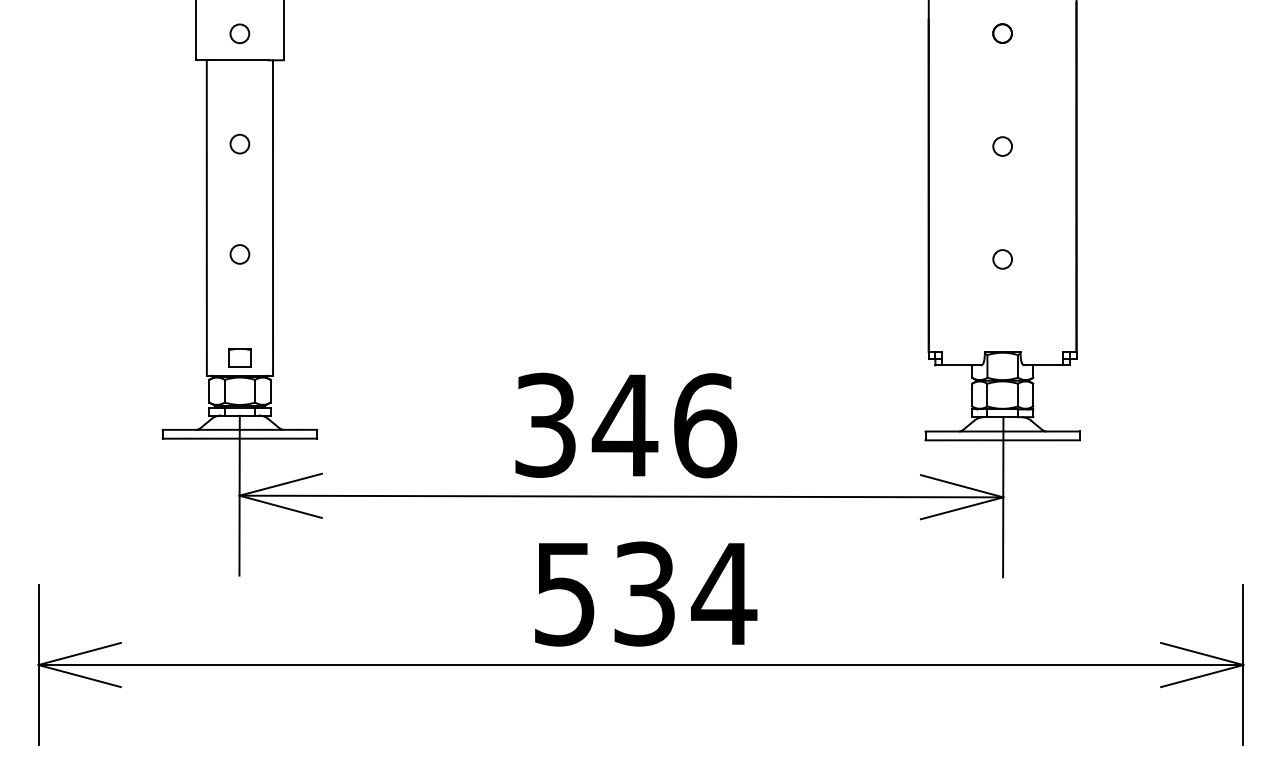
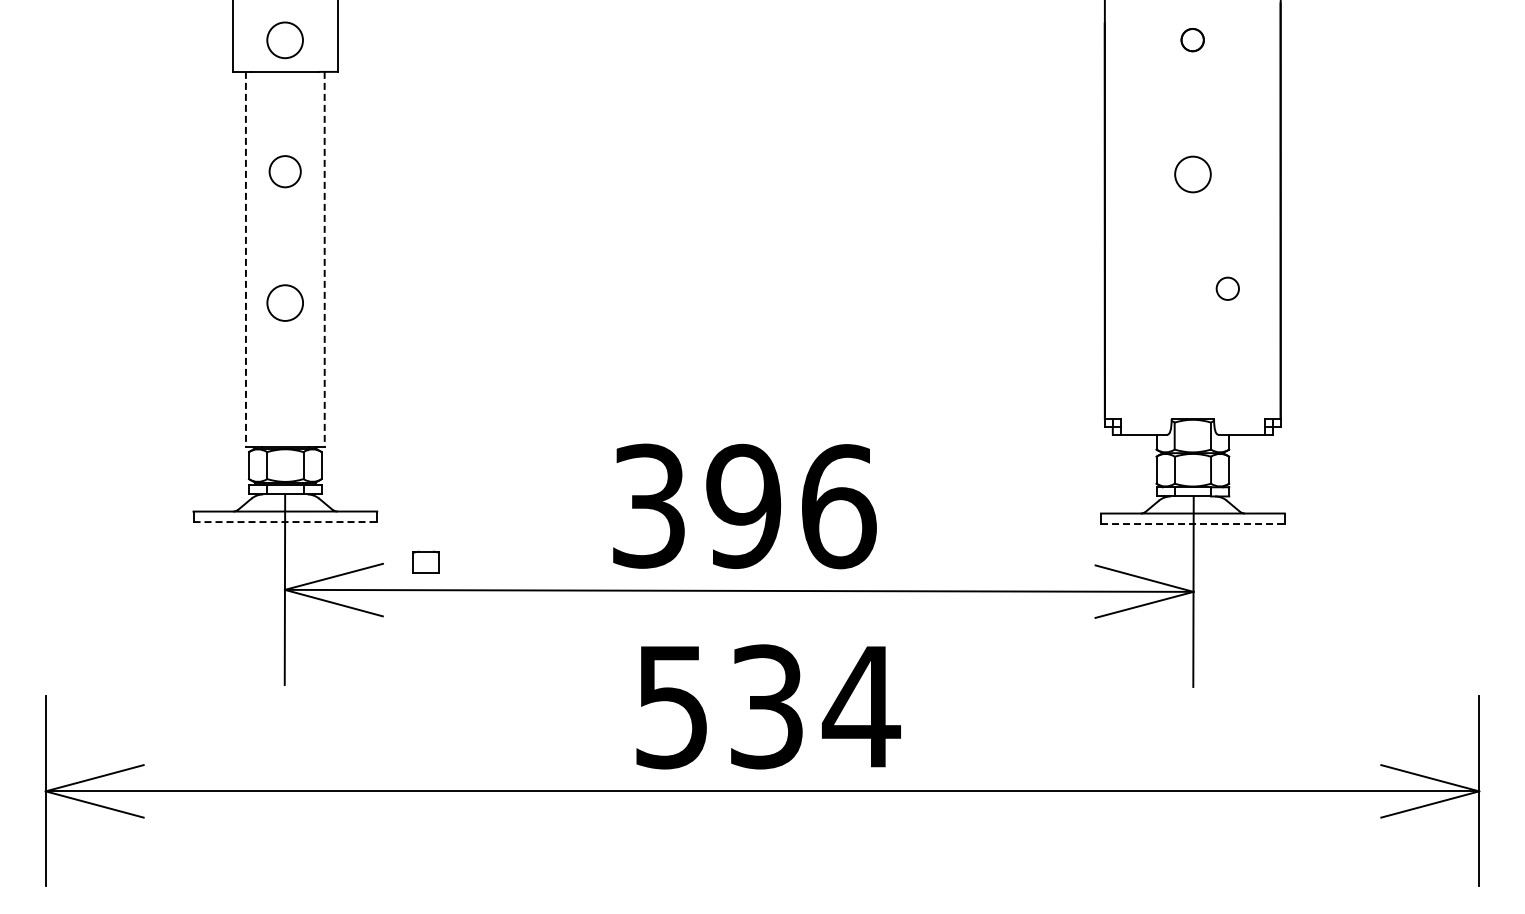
circle: (240, 33) -> (285, 40), size x1.6
circle: (240, 144) -> (285, 171), size x1.4
circle: (1002, 146) -> (1192, 174), size x1.6
line: (206, 218) -> (245, 259), solid -> dashed
line: (272, 218) -> (324, 259), solid -> dashed
circle: (240, 254) -> (285, 302), size x1.6
circle: (1002, 259) -> (1227, 288), moved
part: (239, 357) -> (425, 561), moved
text: (625, 424) -> (743, 505), 346 -> 396
line: (240, 439) -> (285, 522), solid -> dashed
line: (1002, 440) -> (1192, 524), solid -> dashed

